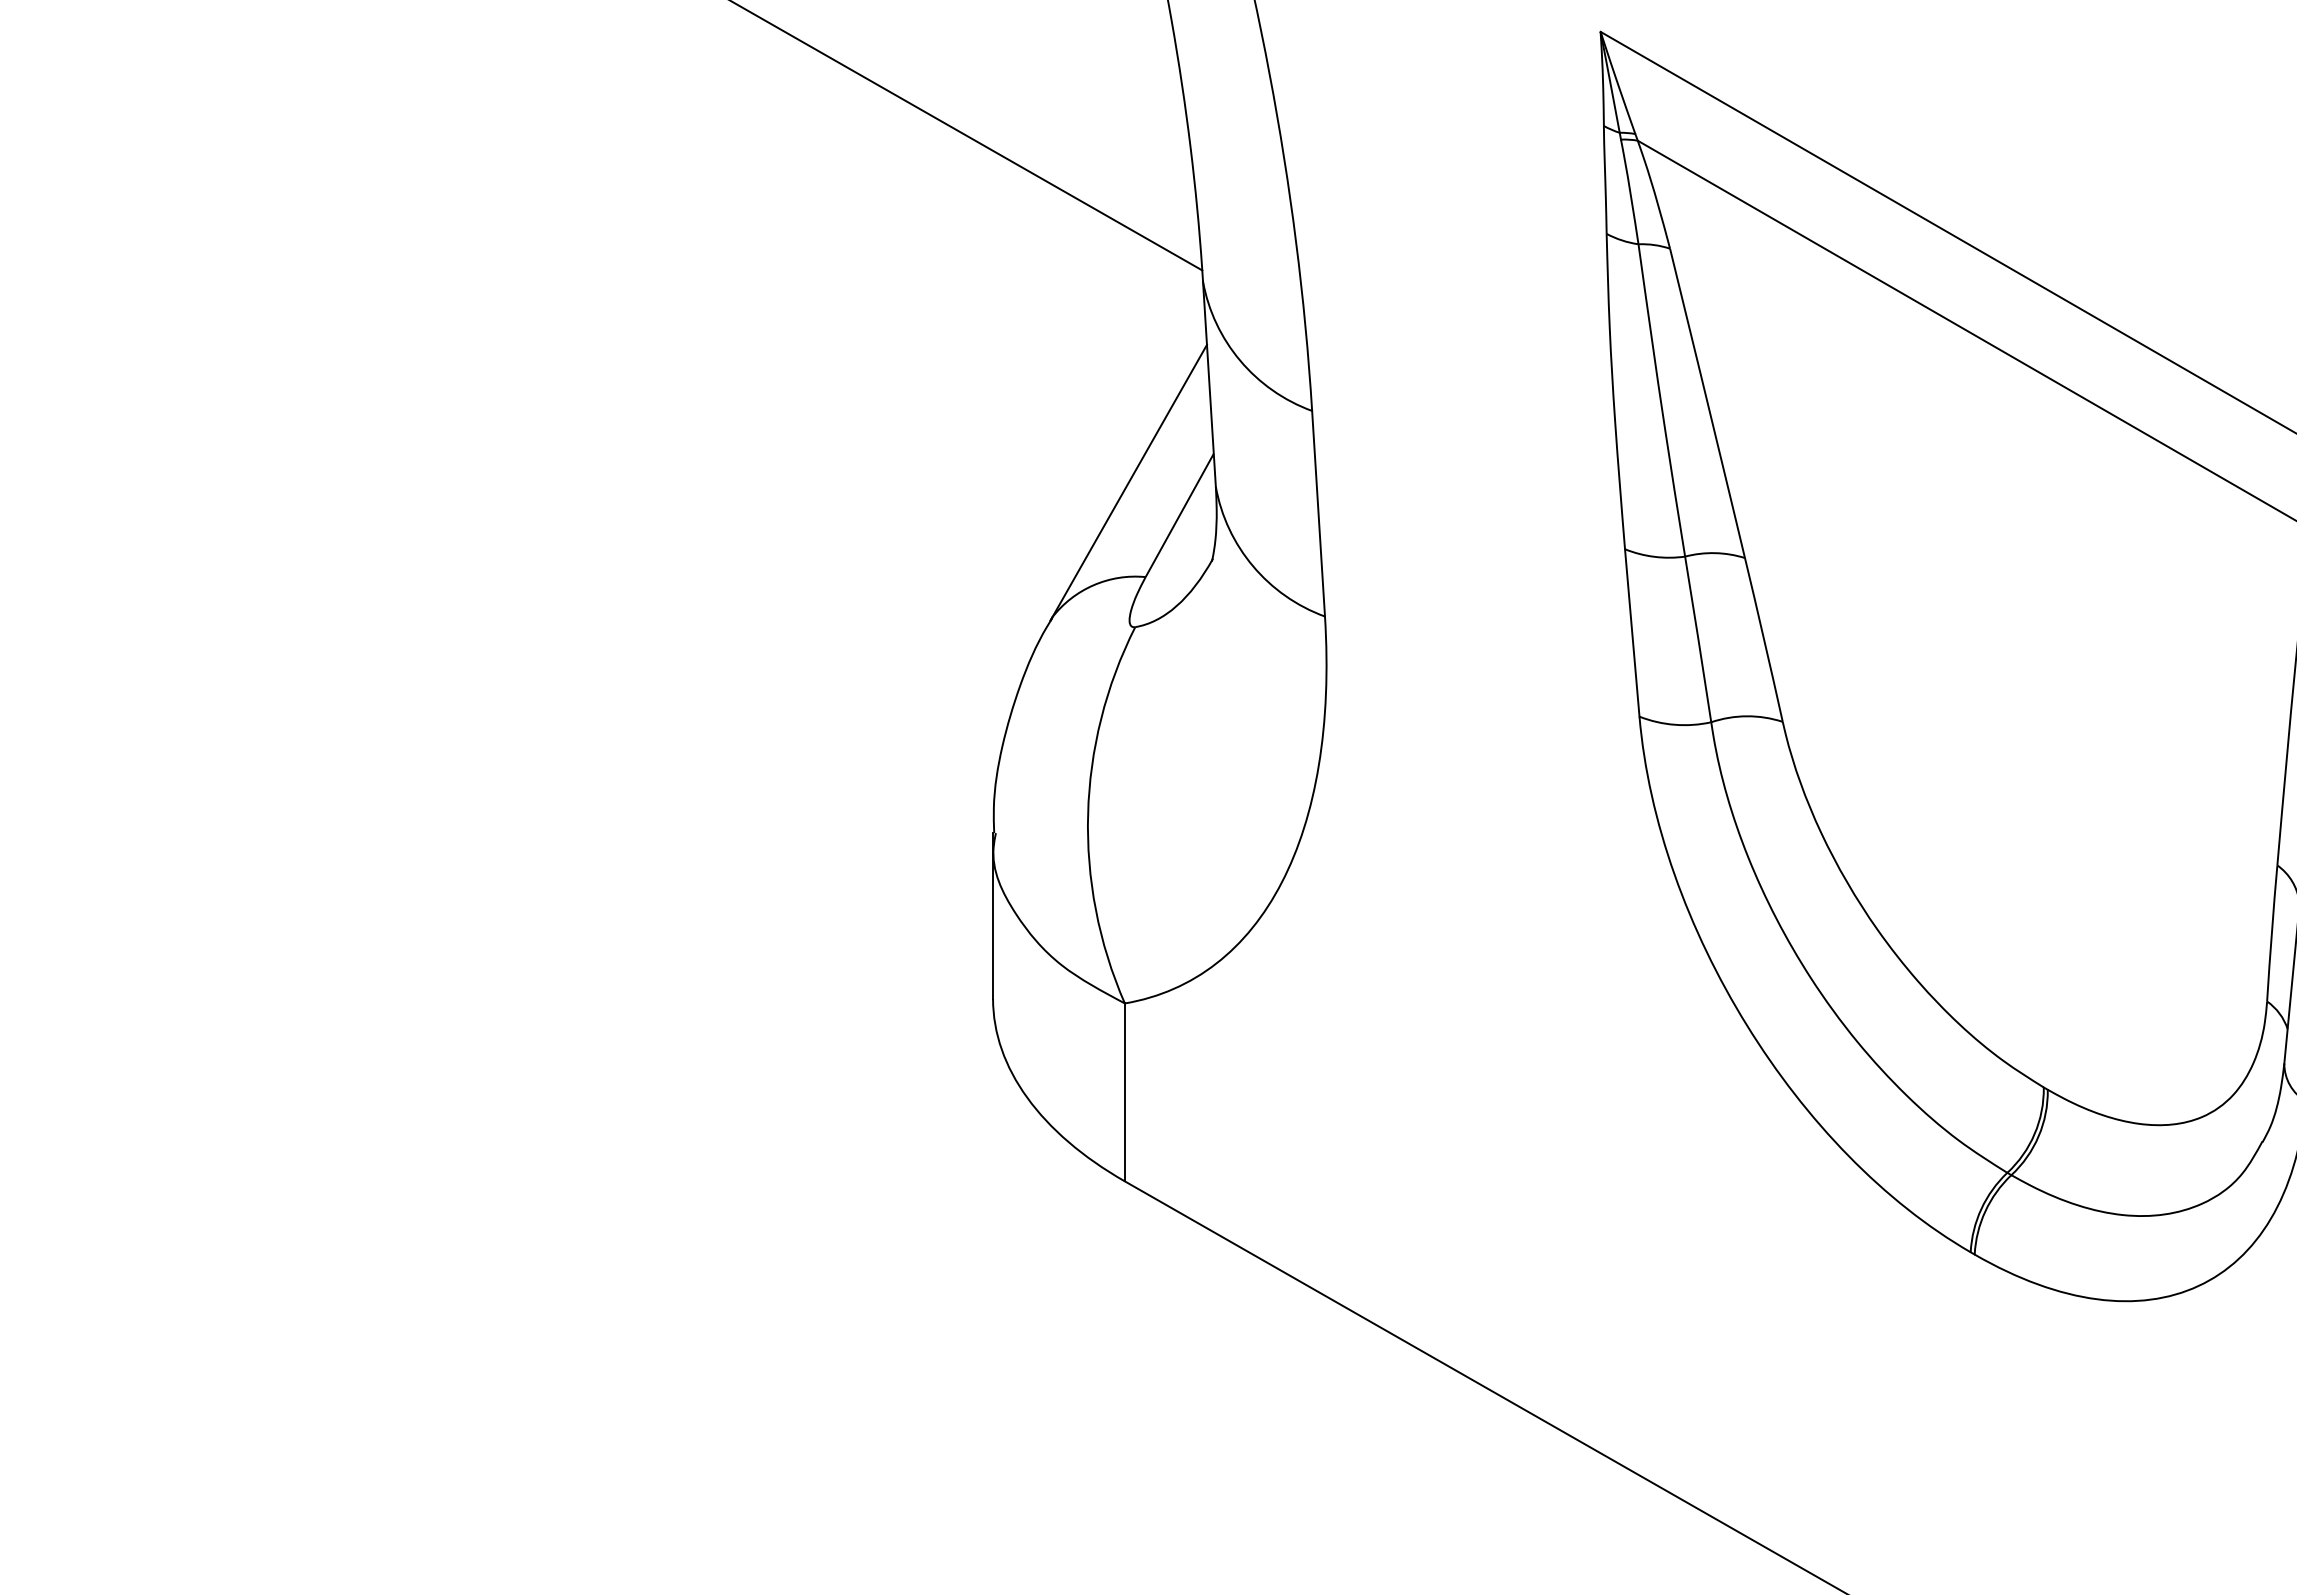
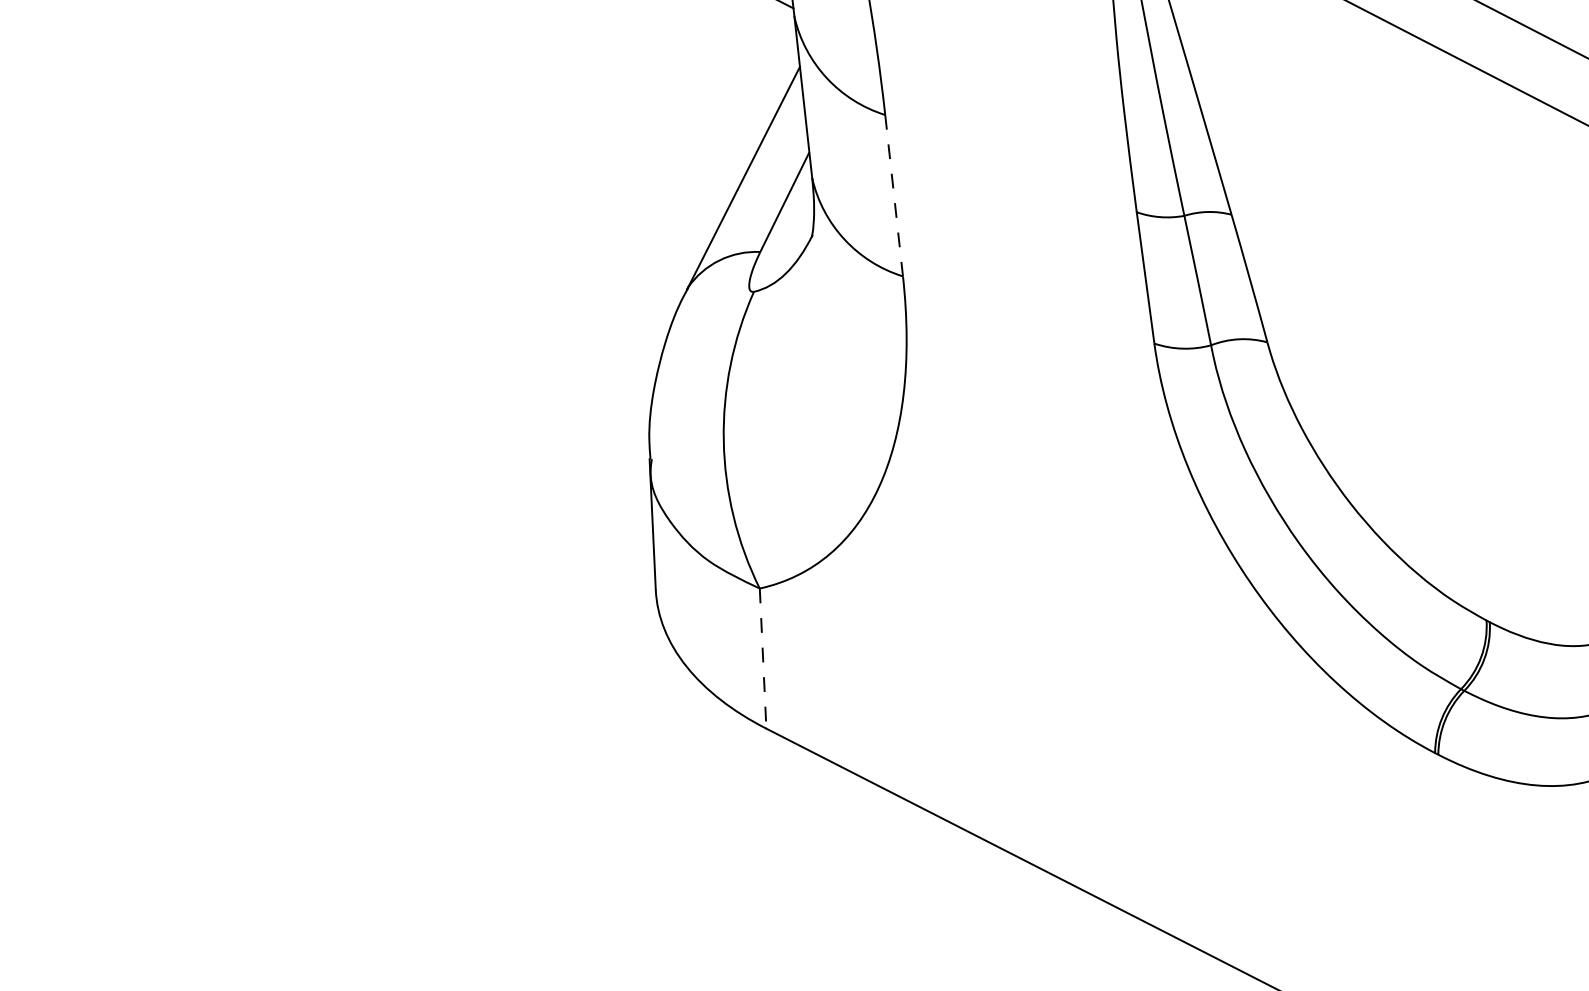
line: (1318, 513) -> (894, 195), solid -> dashed
line: (1124, 1092) -> (762, 658), solid -> dashed

